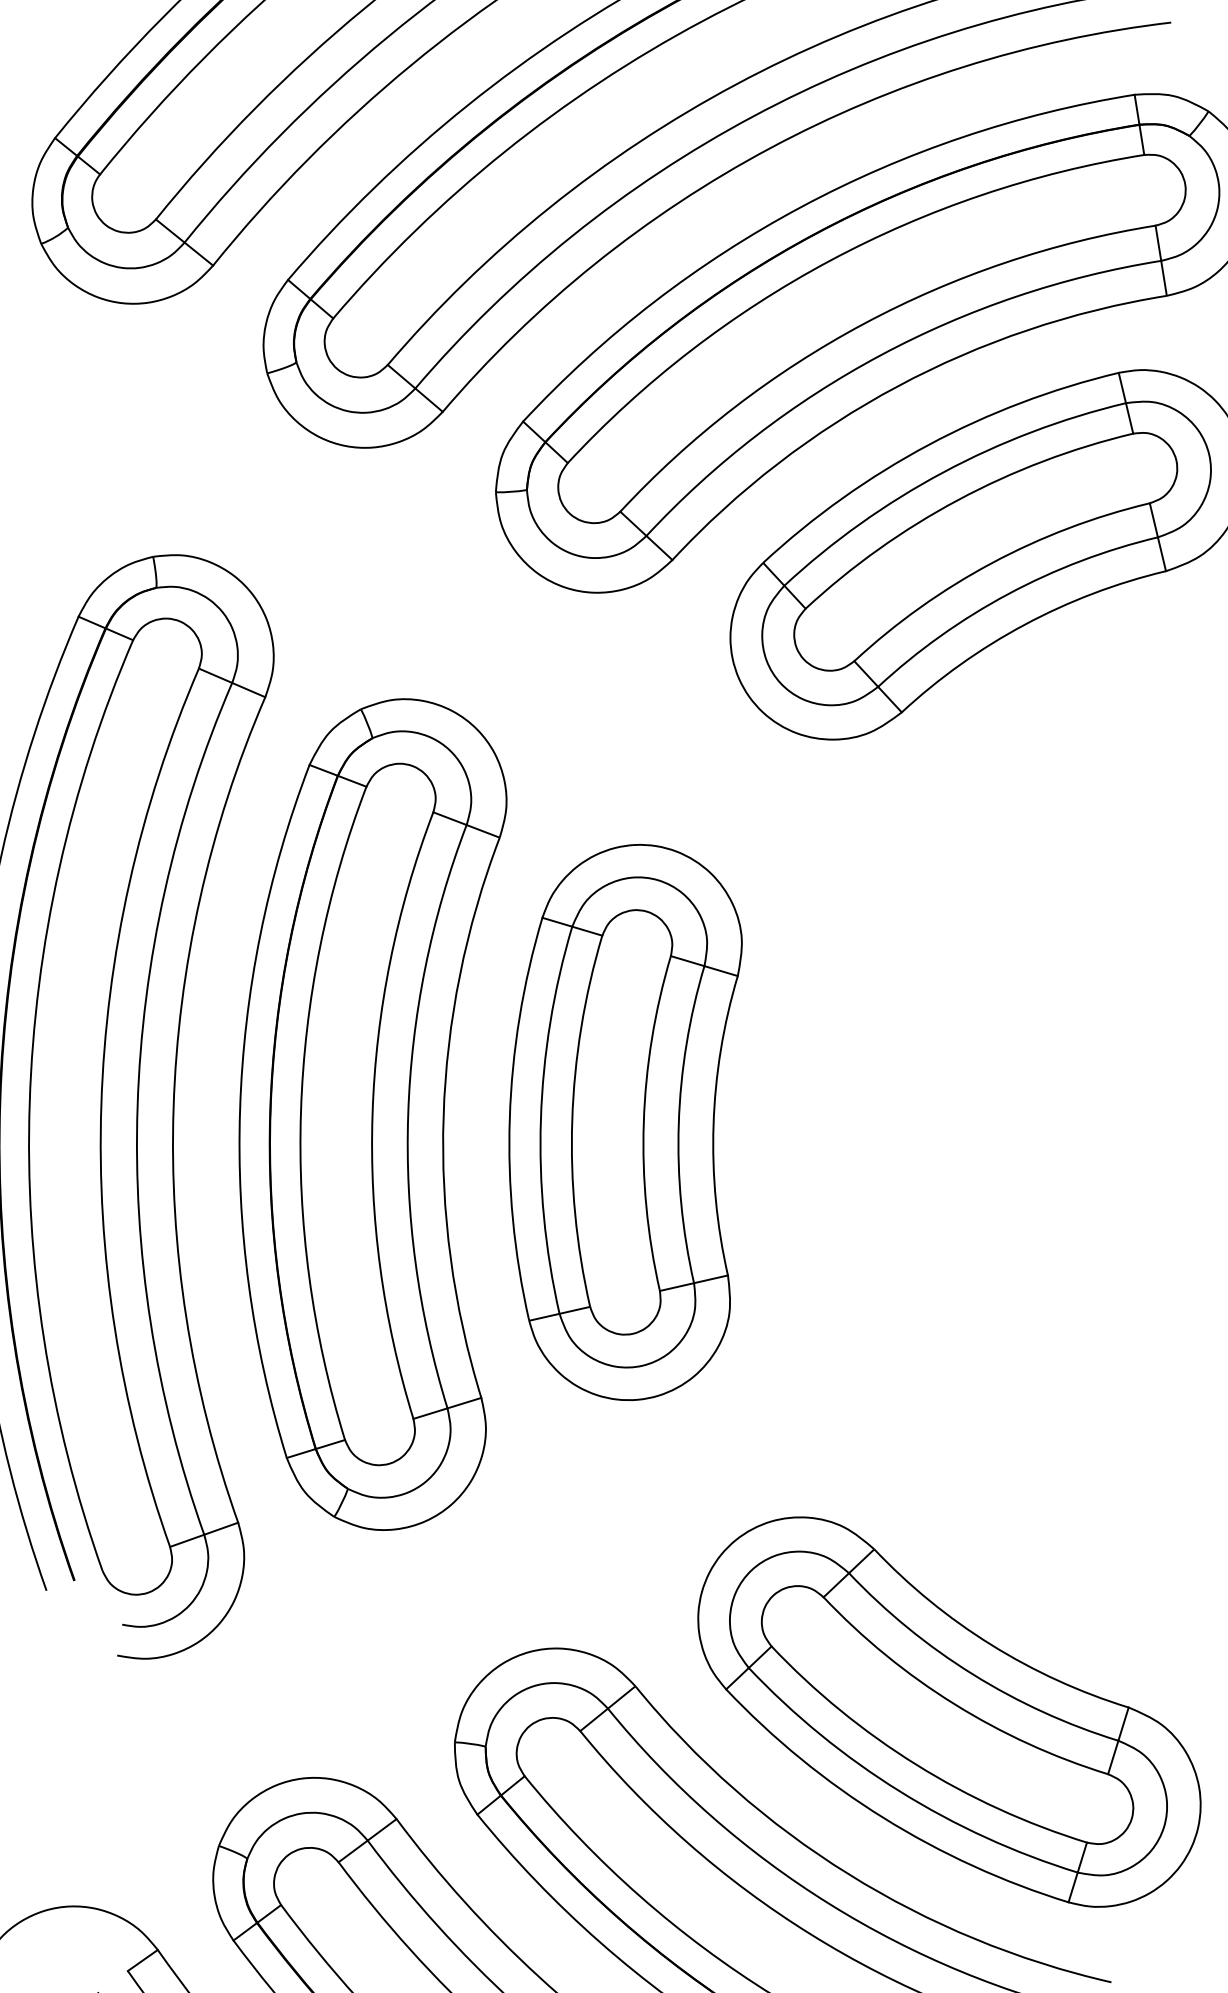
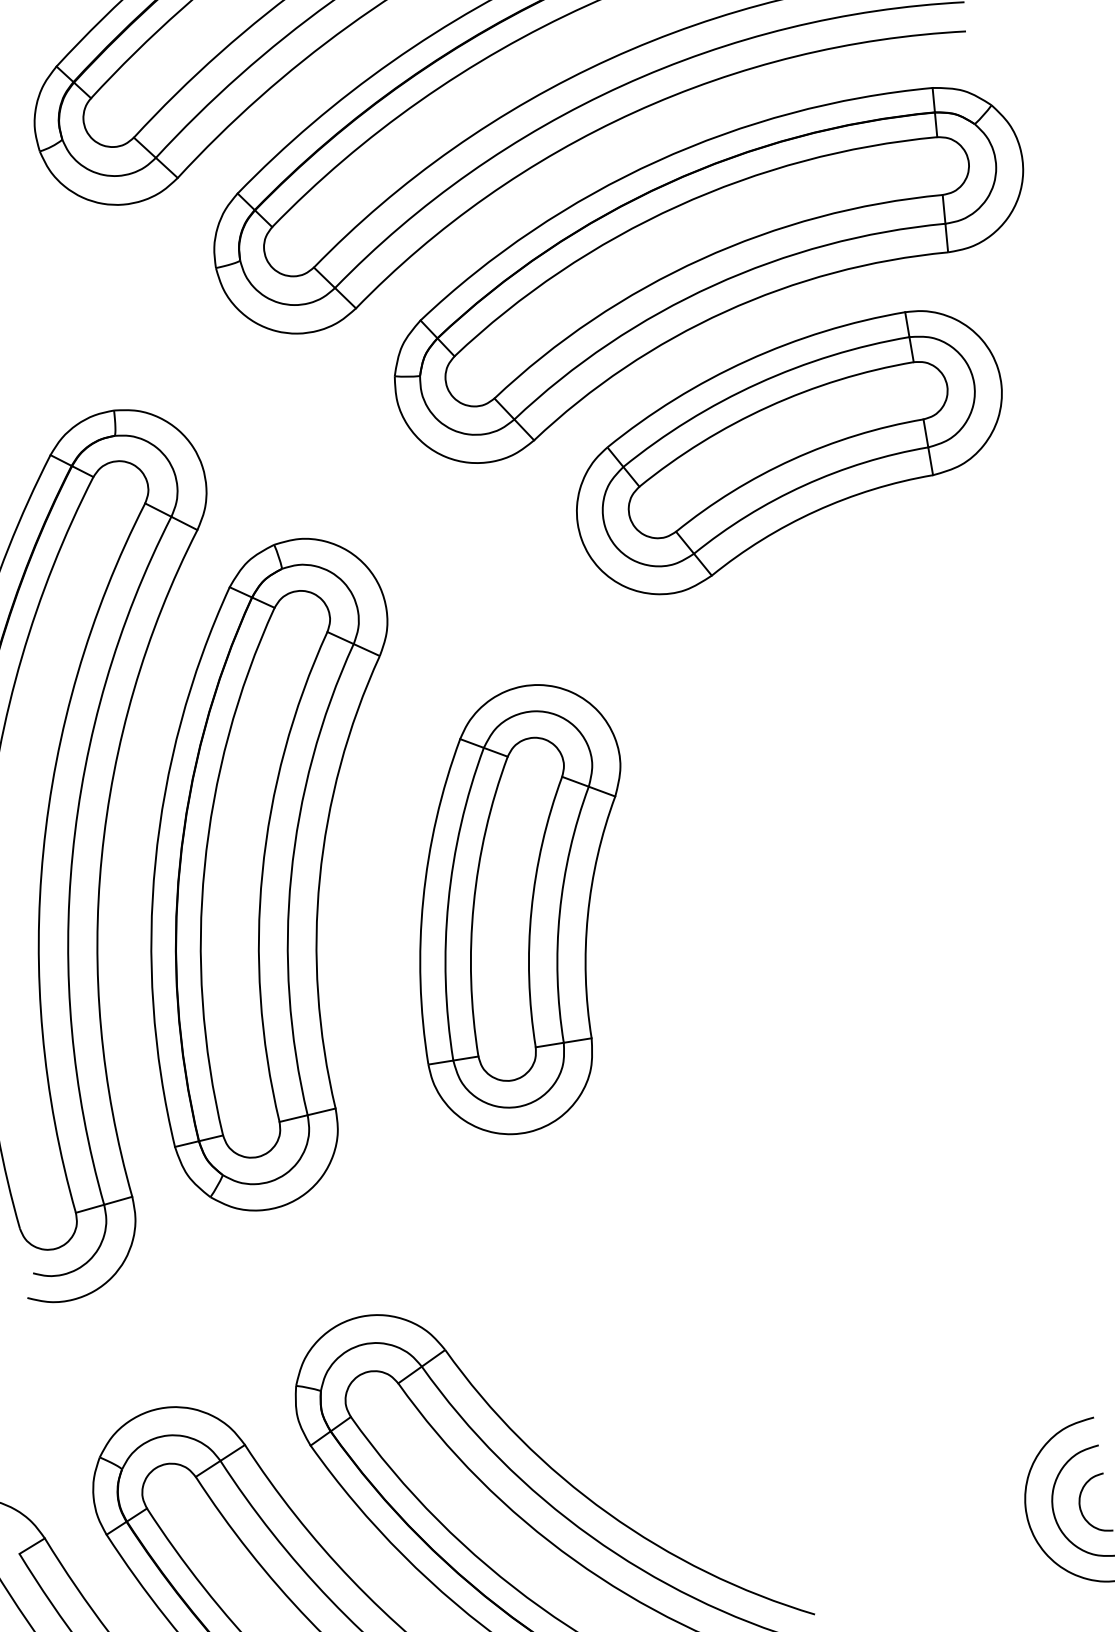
part: (630, 1122) -> (520, 909), moved
part: (948, 1711) -> (697, 1386), removed

